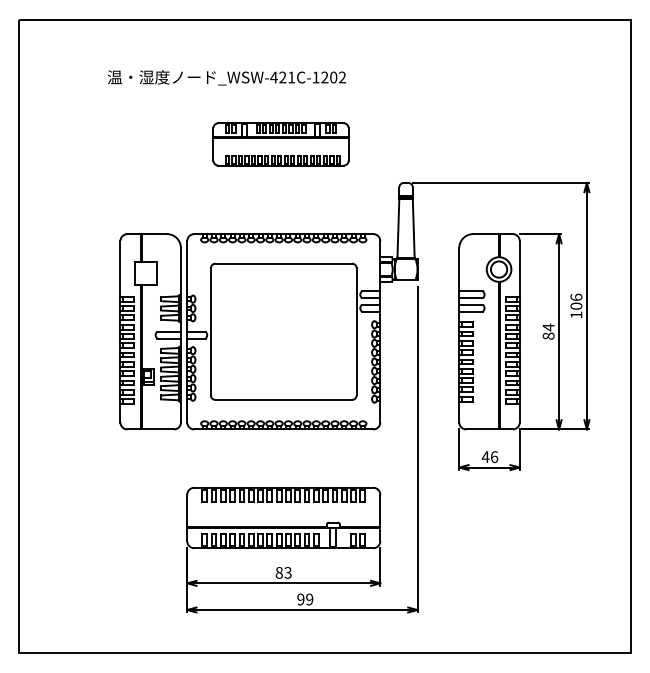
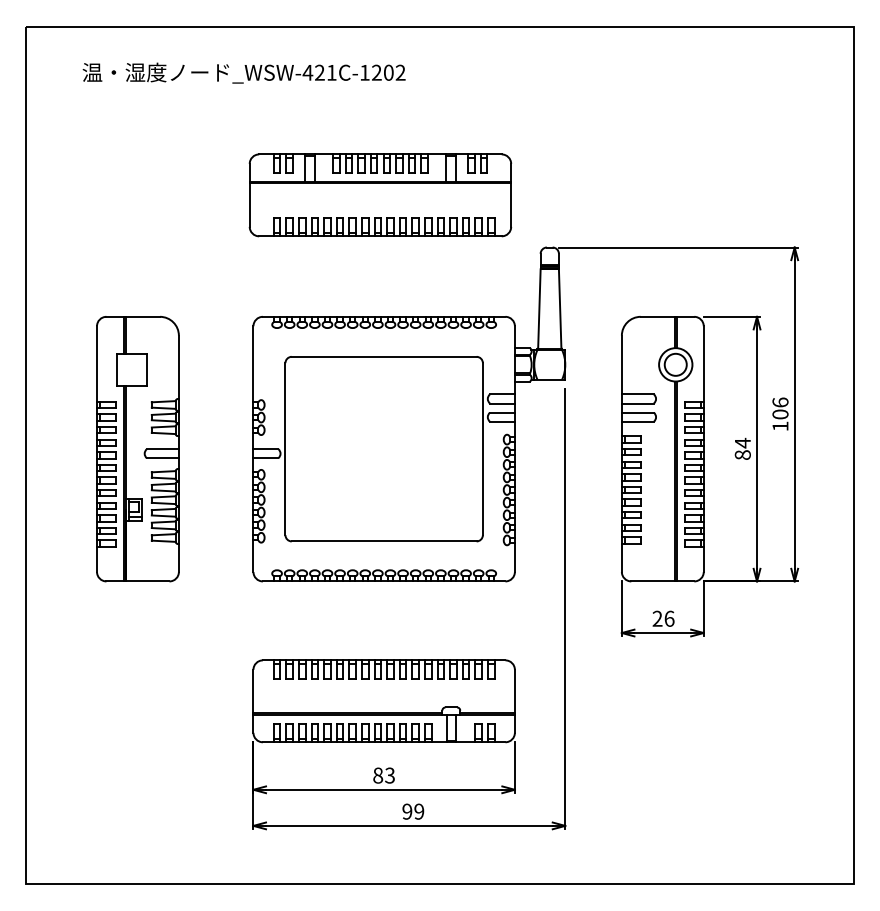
text: (226, 77) -> (243, 72), moved
part: (281, 144) -> (380, 195), size x1.43
part: (150, 332) -> (137, 449), moved
text: (485, 456) -> (657, 618), 46 -> 26

